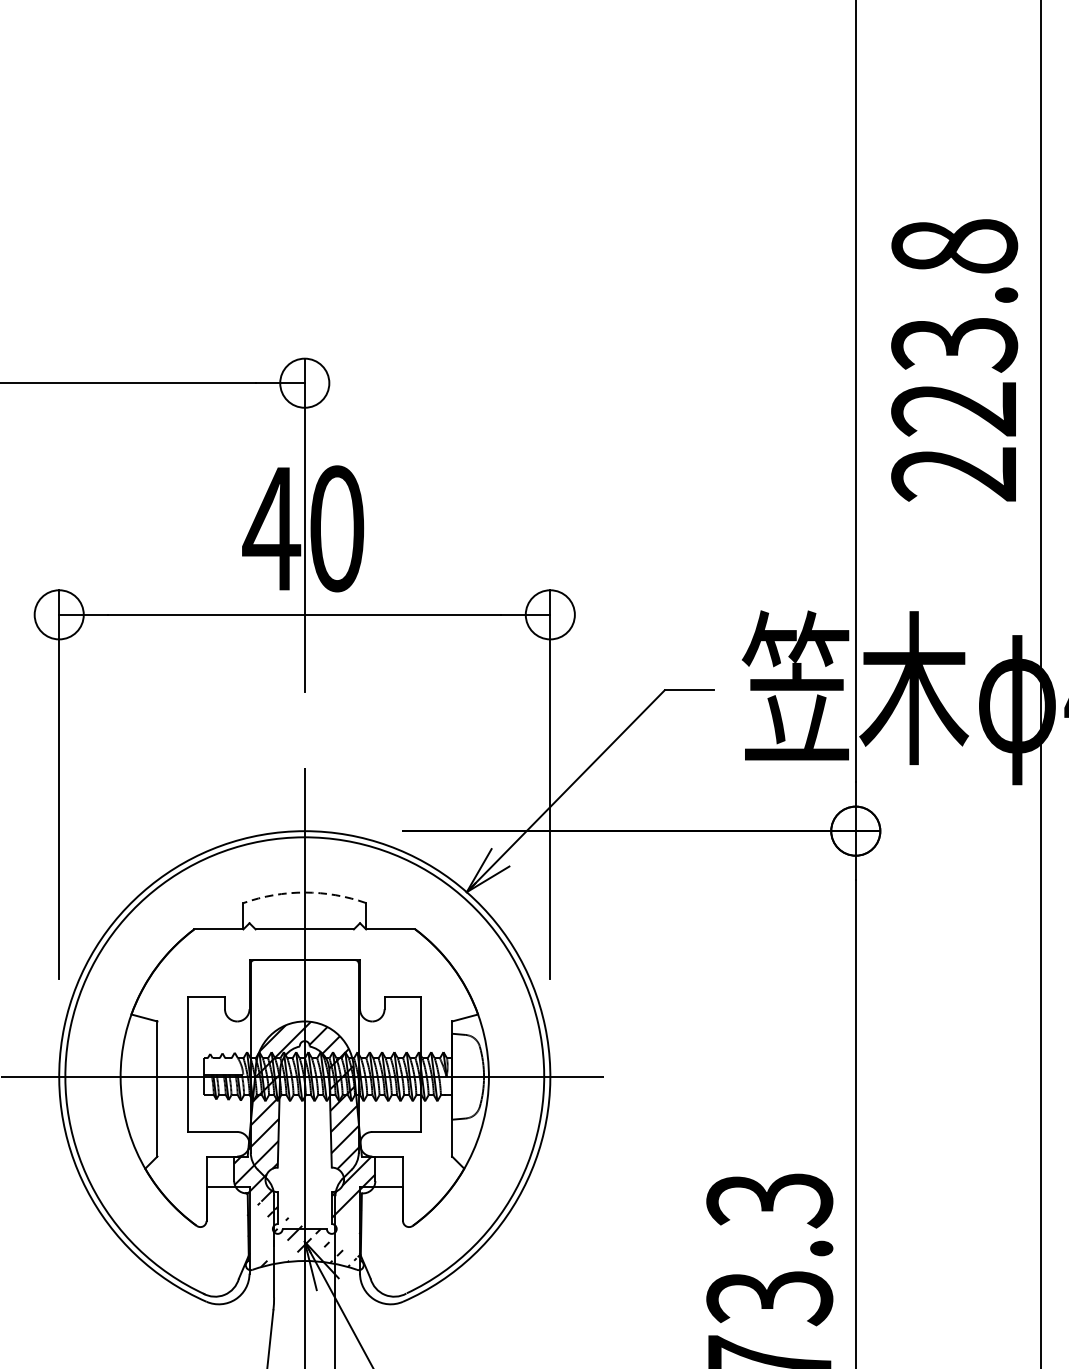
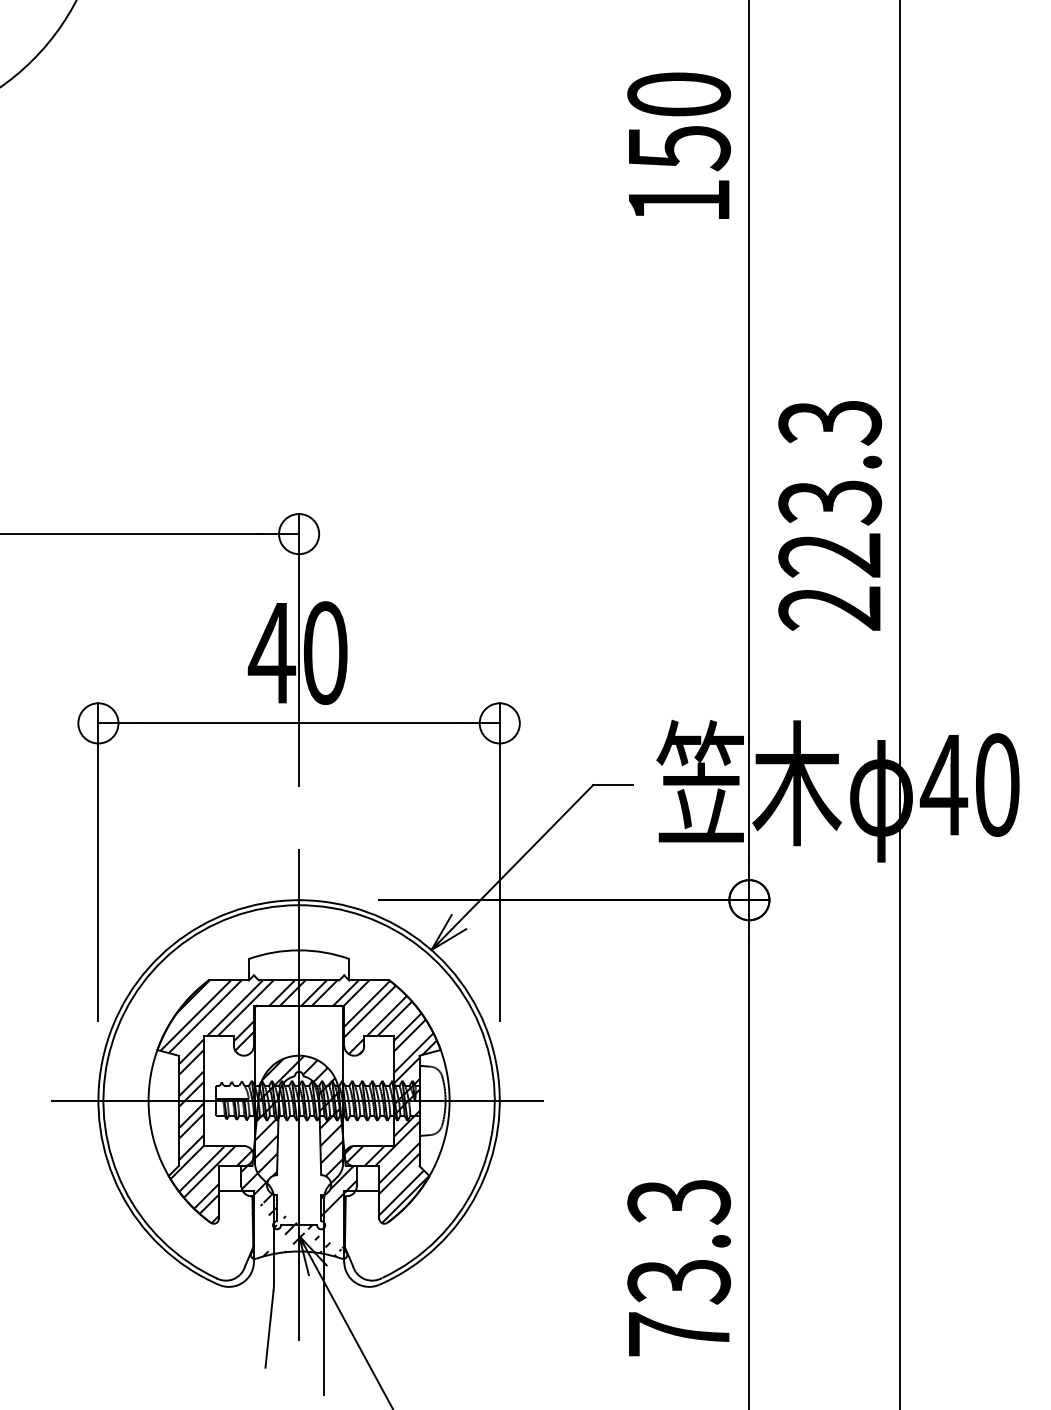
text: (955, 246) -> (830, 422), 223.8 -> 223.3
arc: (305, 892) -> (299, 950), dashed -> solid
hatch: (304, 1077) -> (298, 1101), added

